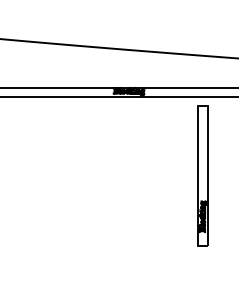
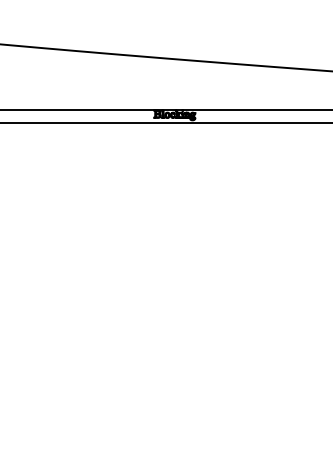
part: (203, 176) -> (274, 228), removed

